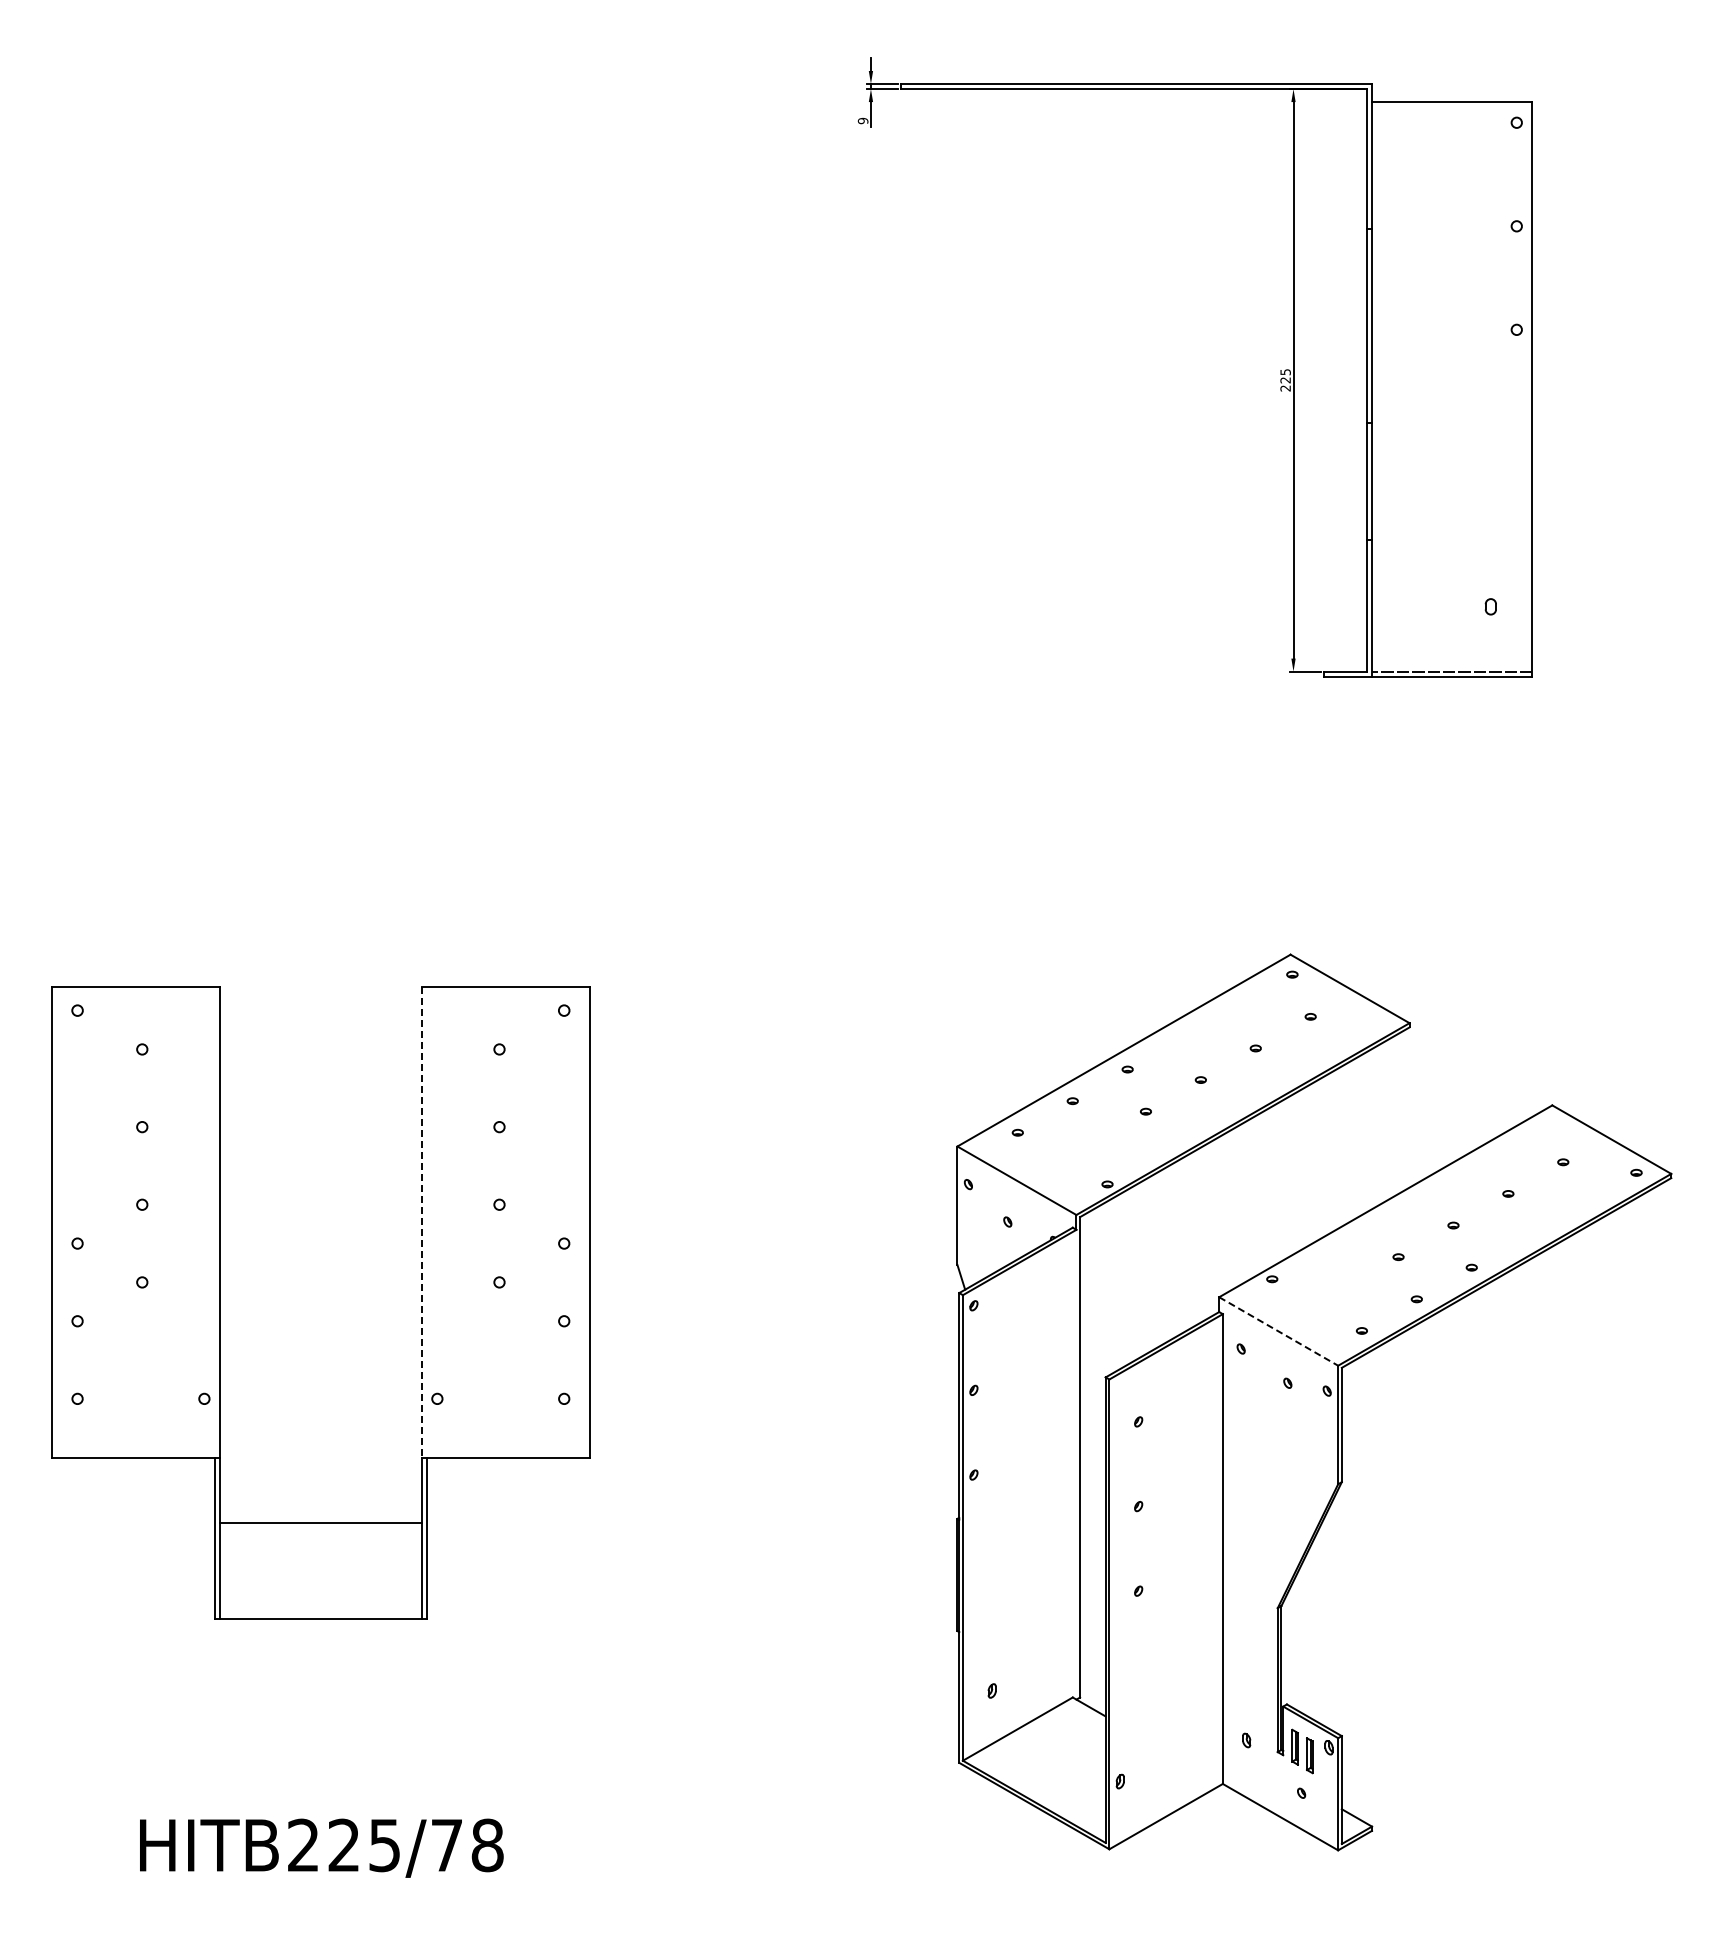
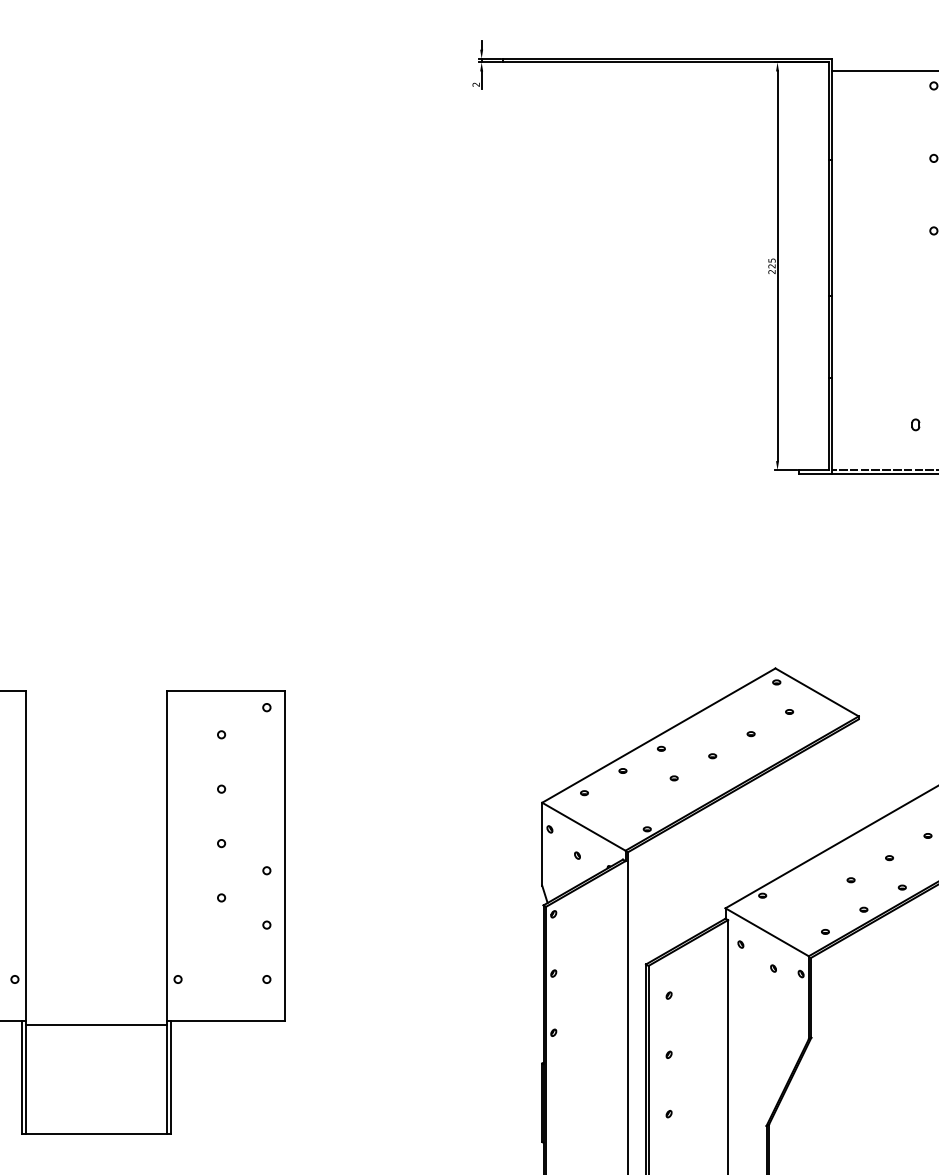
text: (863, 120) -> (476, 84), 9 -> 2
line: (421, 1222) -> (166, 855), dashed -> solid
line: (1278, 1331) -> (767, 932), dashed -> solid
line: (320, 1522) -> (96, 1024), moved

